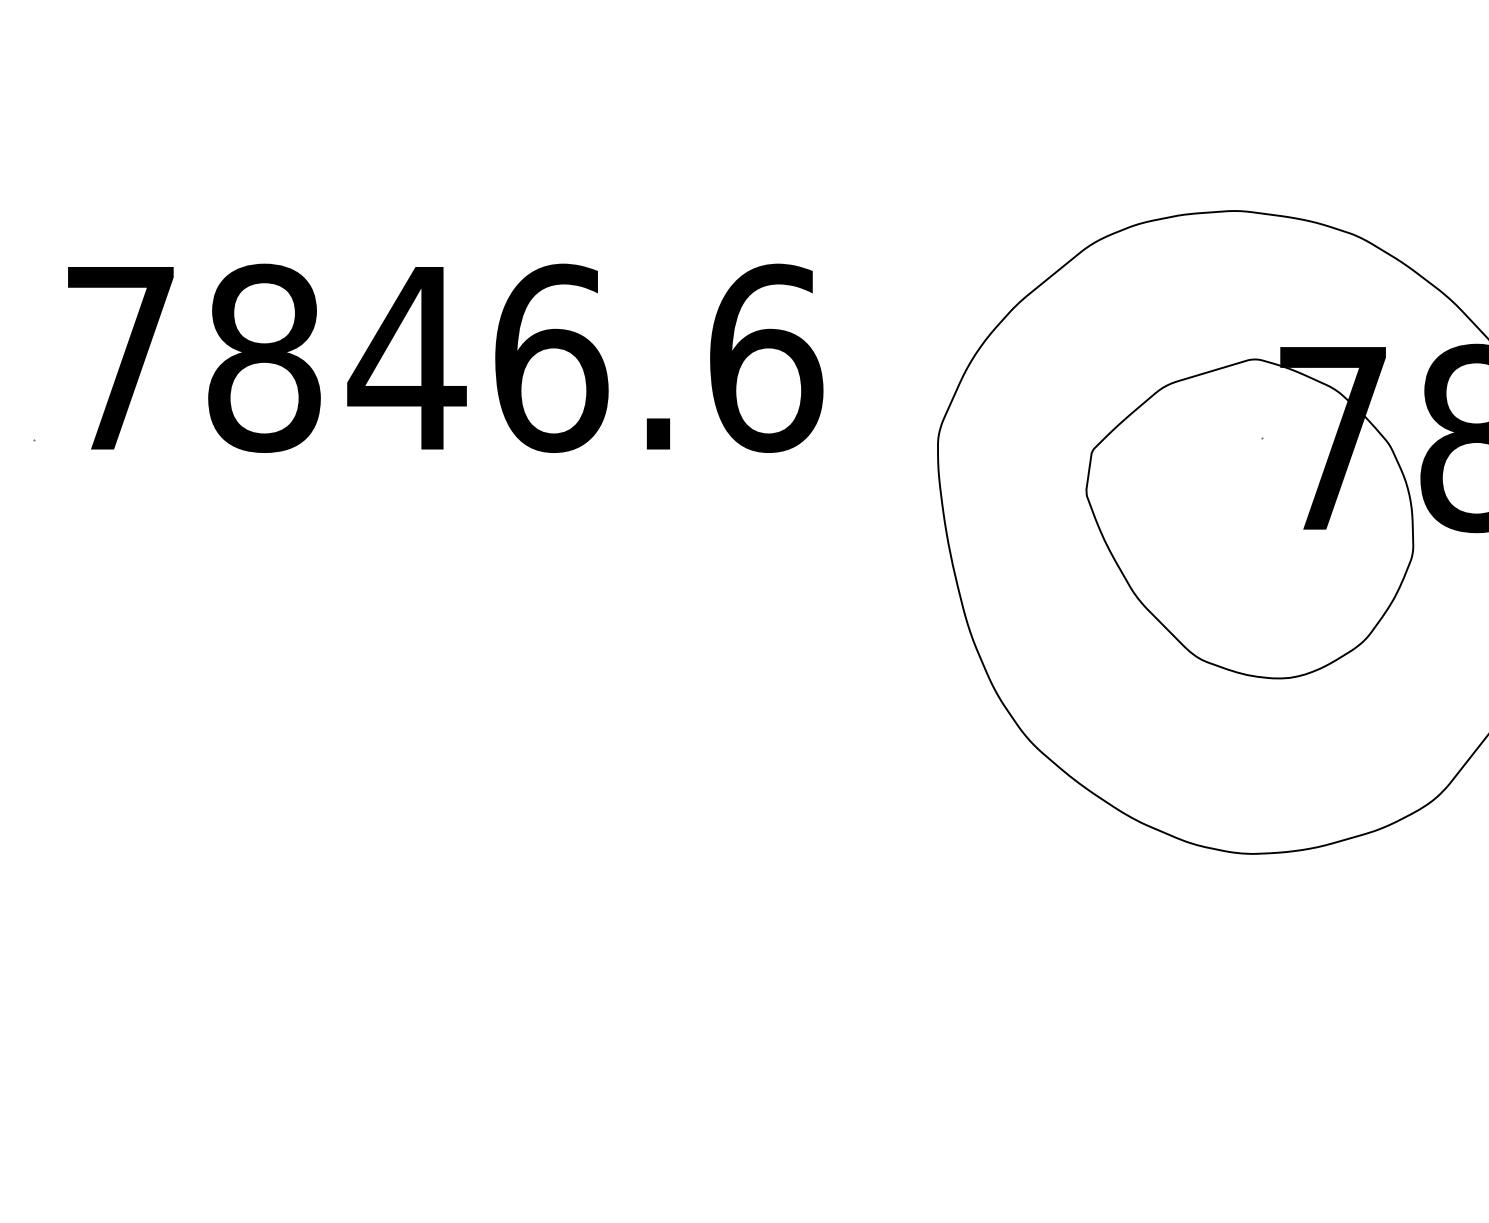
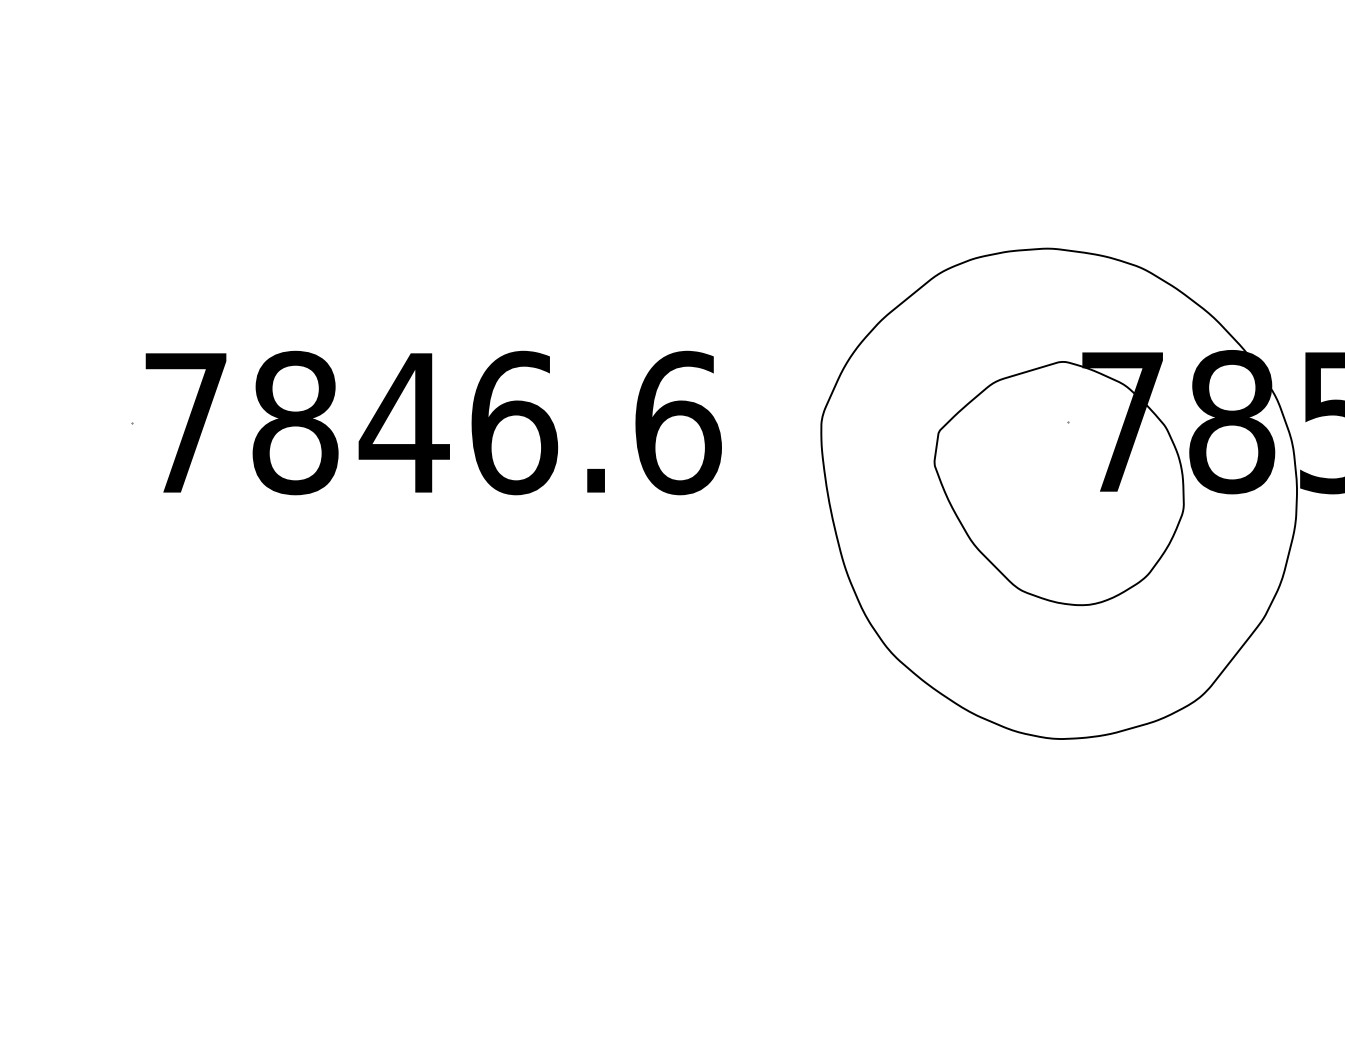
text: (445, 357) -> (433, 422), moved

